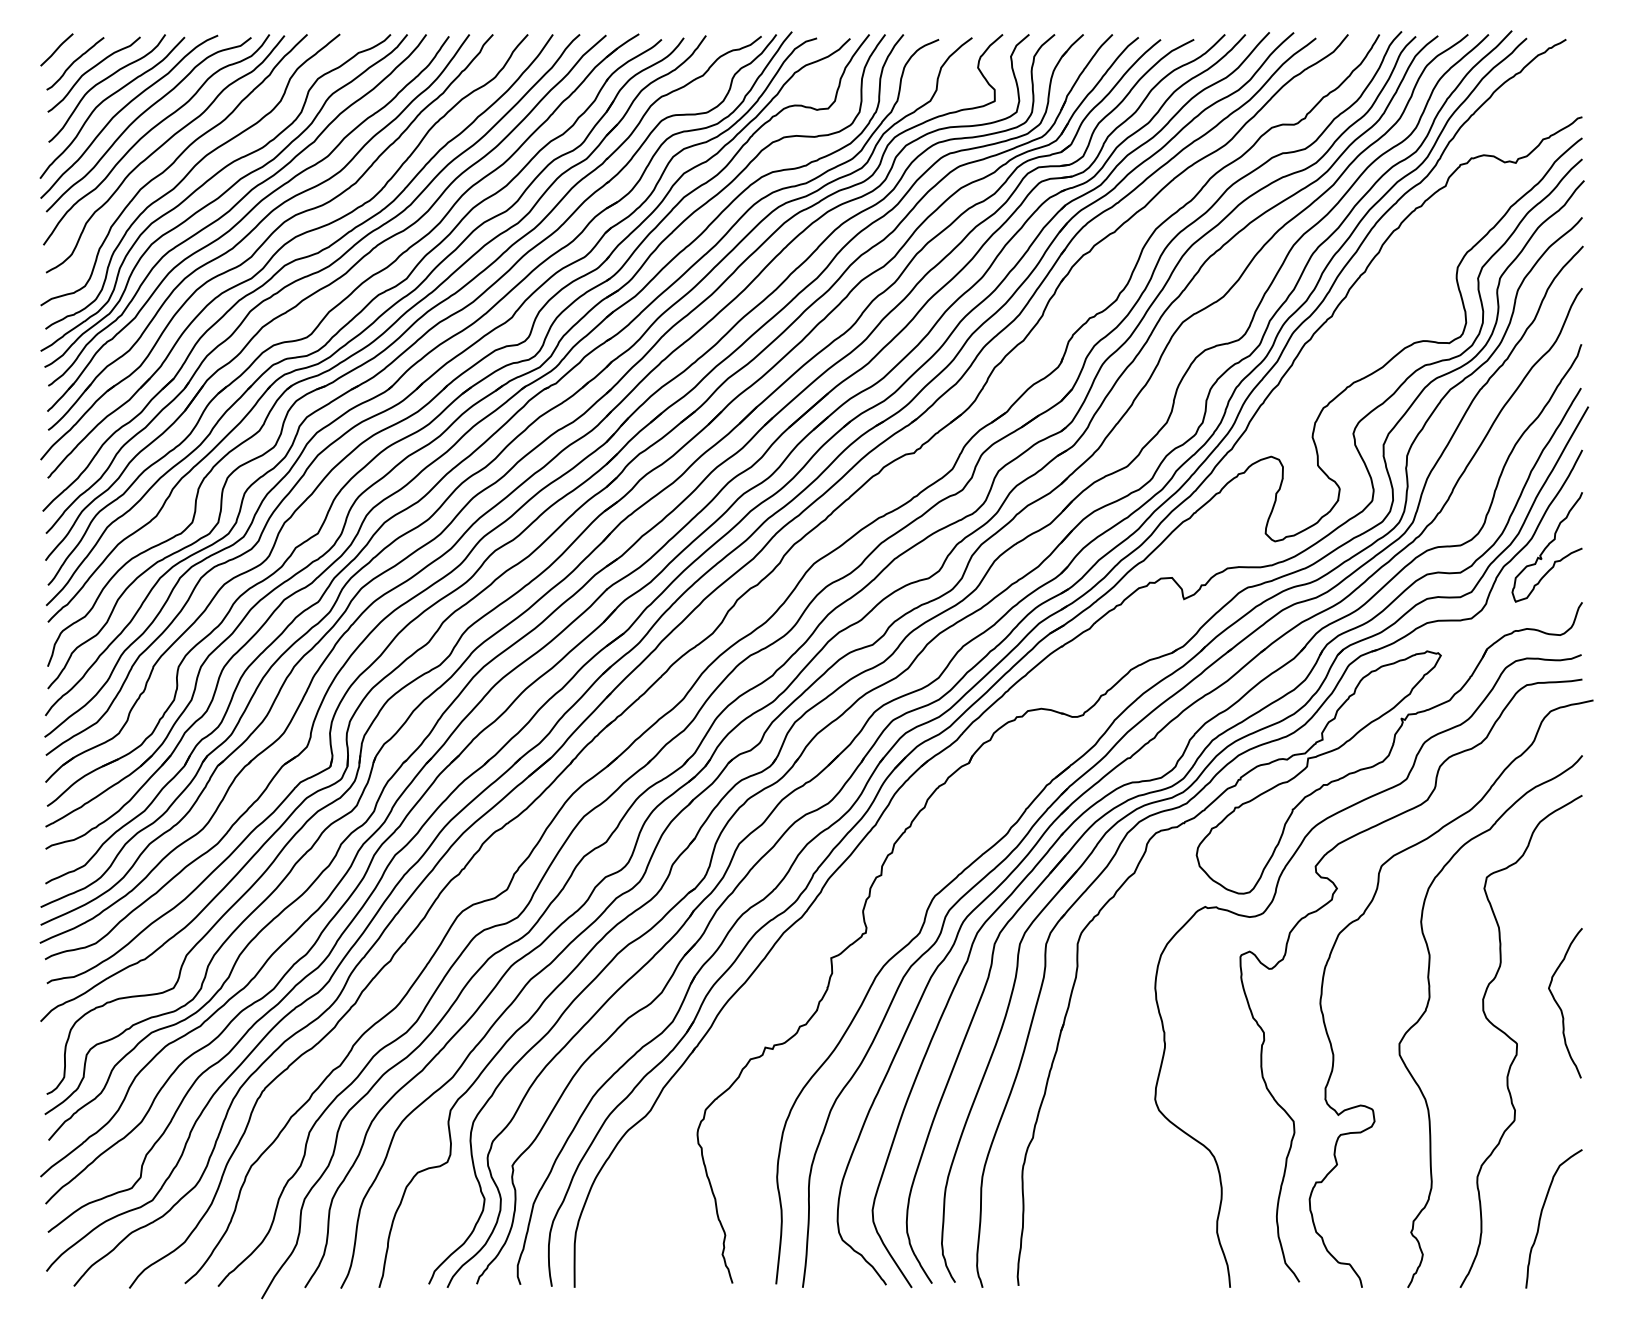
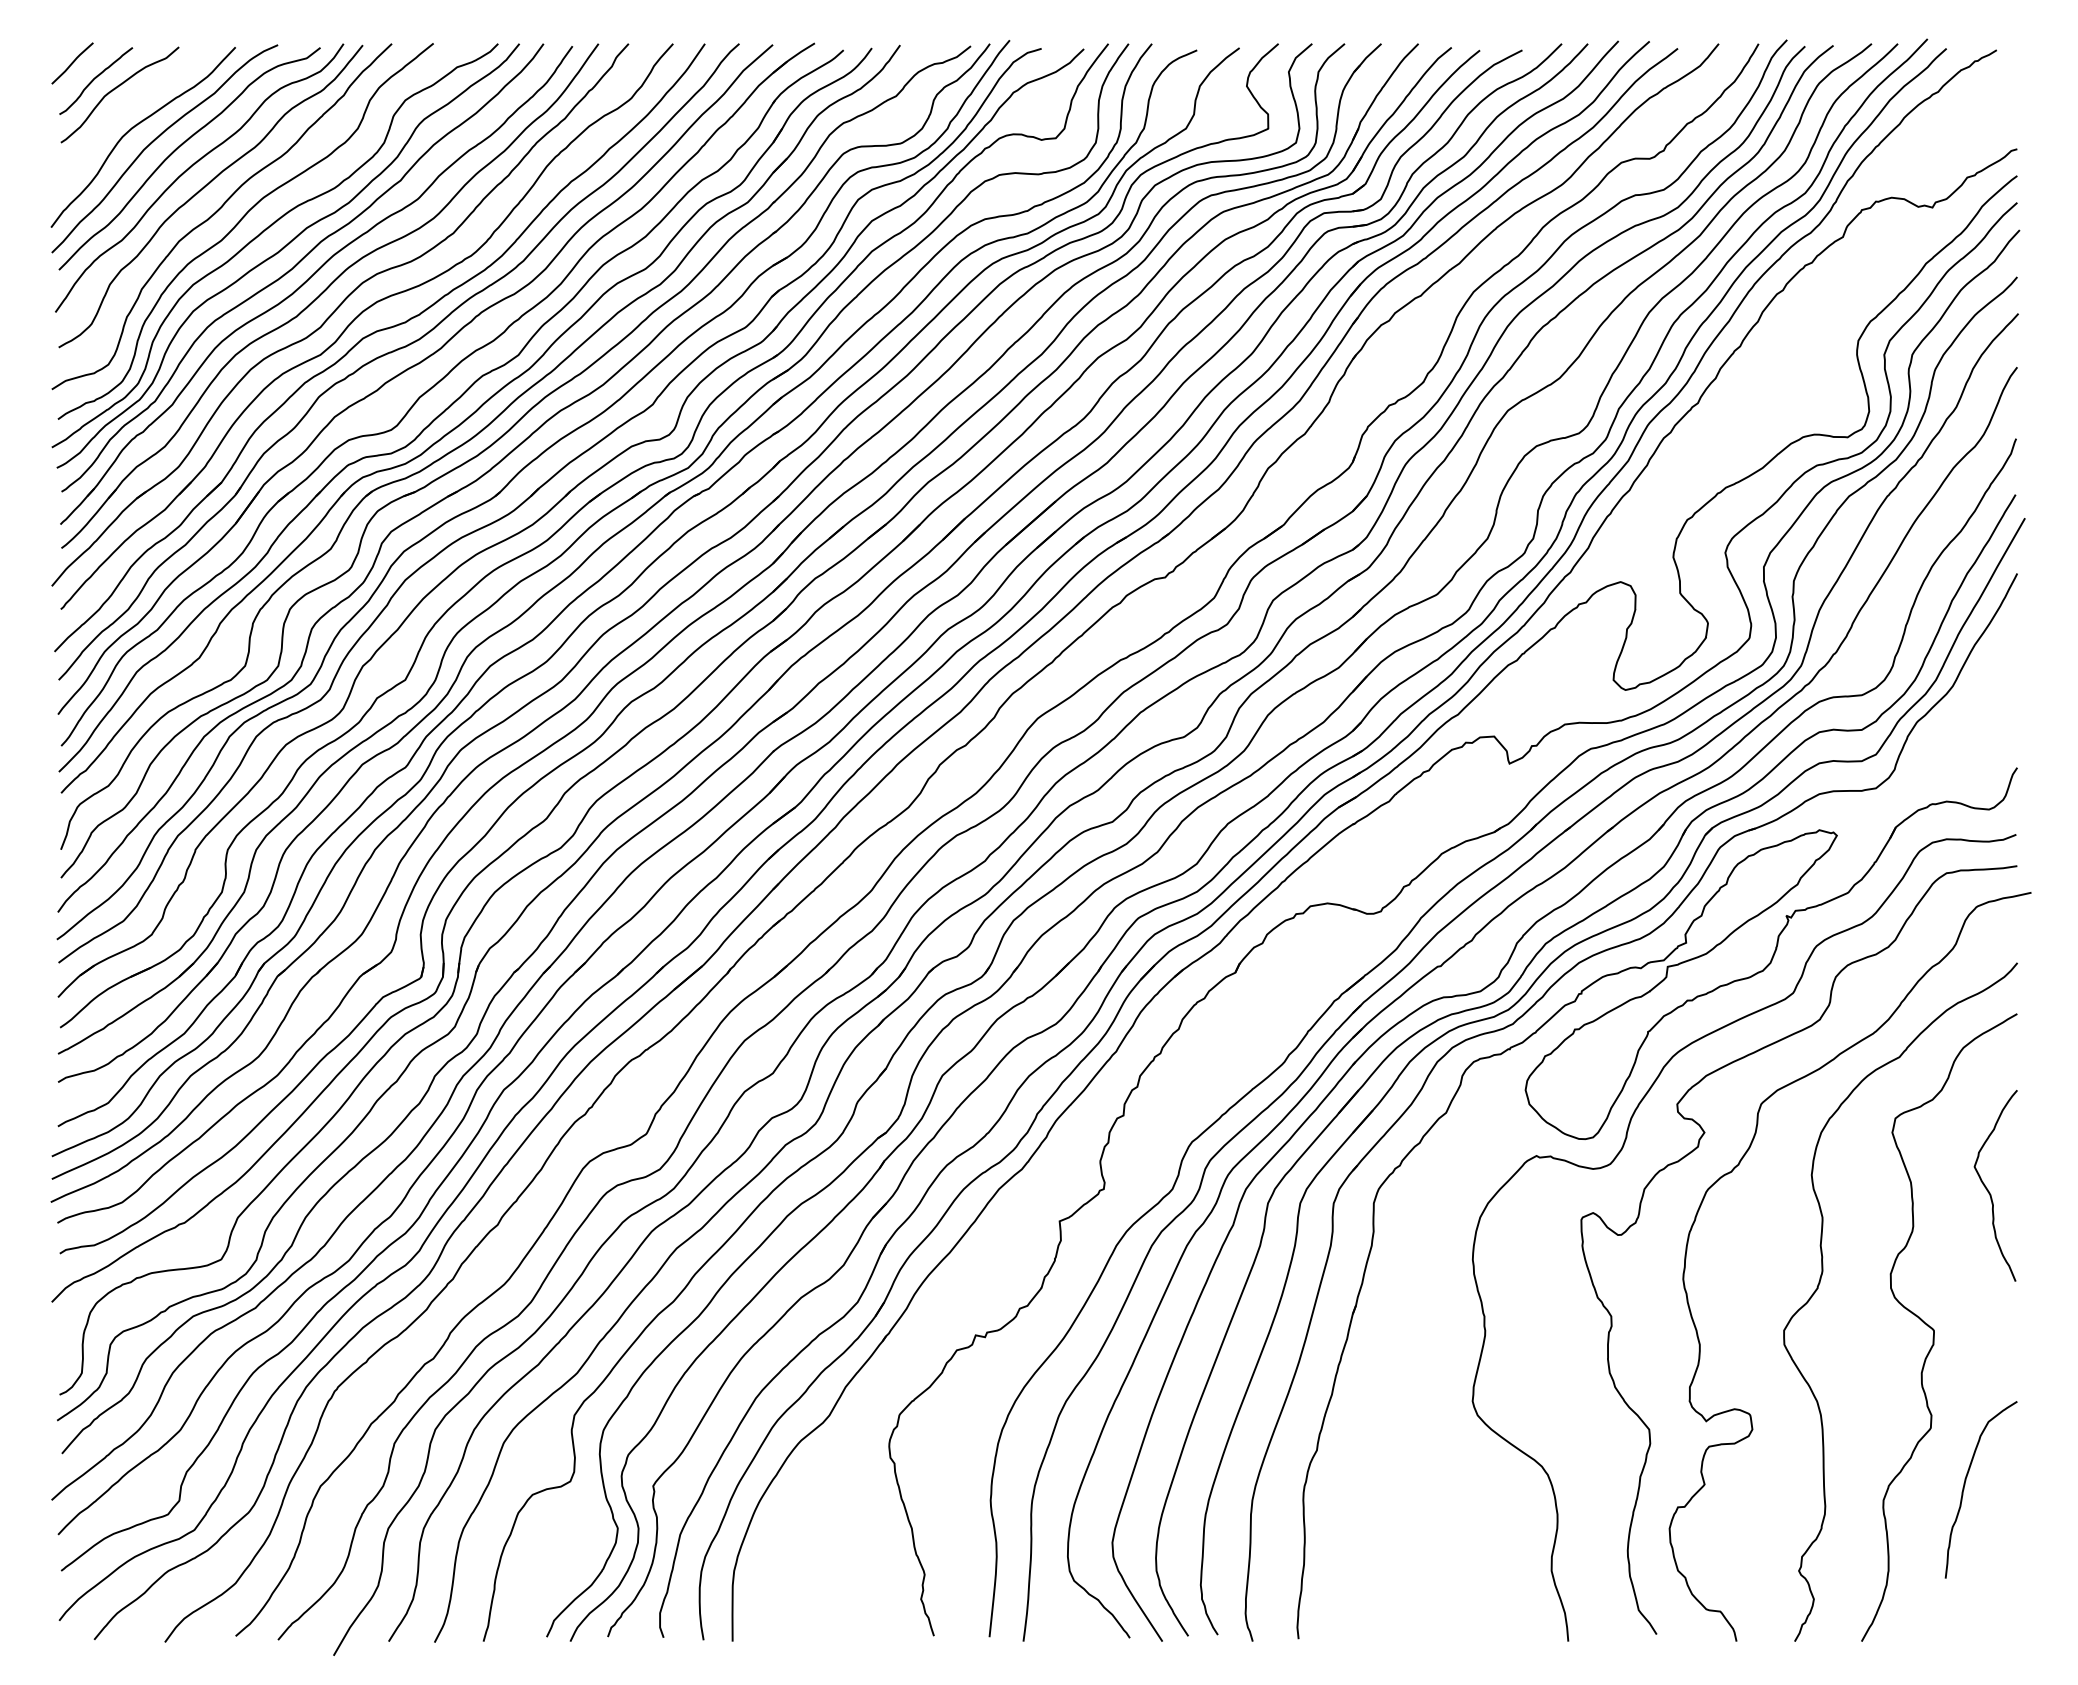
curve: (102, 82) -> (130, 104), removed
curve: (1547, 547) -> (1972, 697), removed
curve: (1559, 1006) -> (1988, 1189), moved
curve: (1541, 1215) -> (1965, 1485), moved

